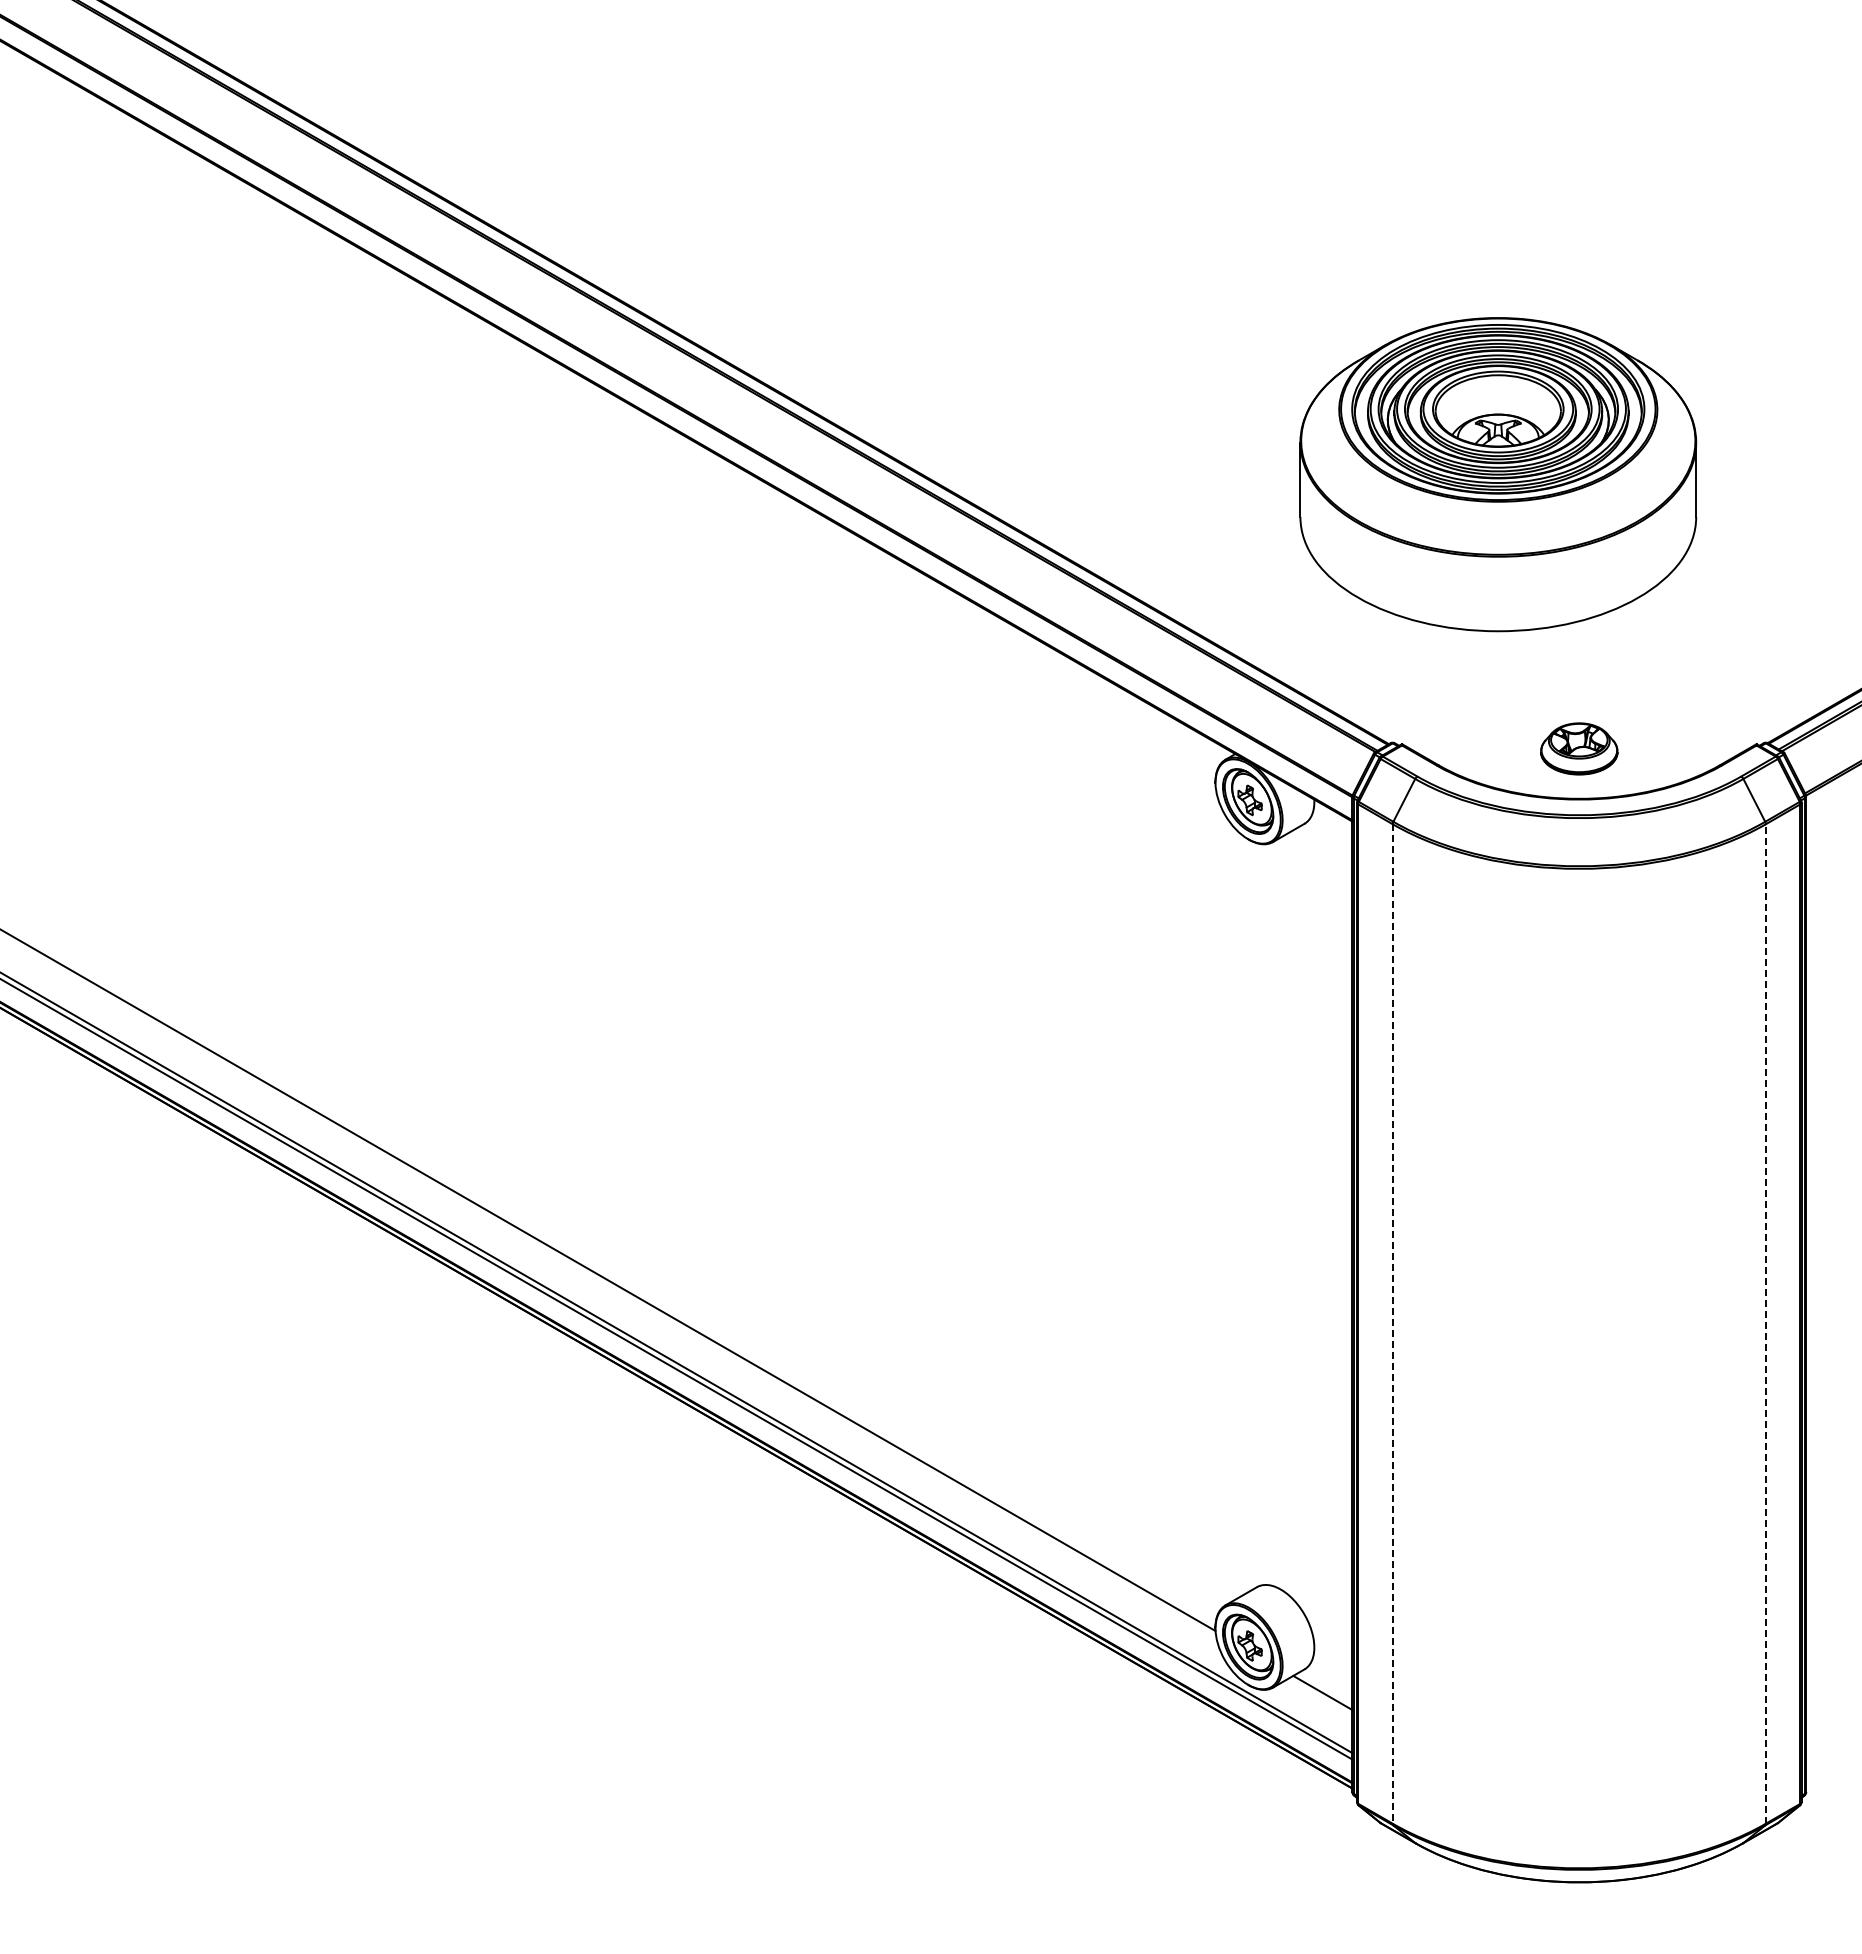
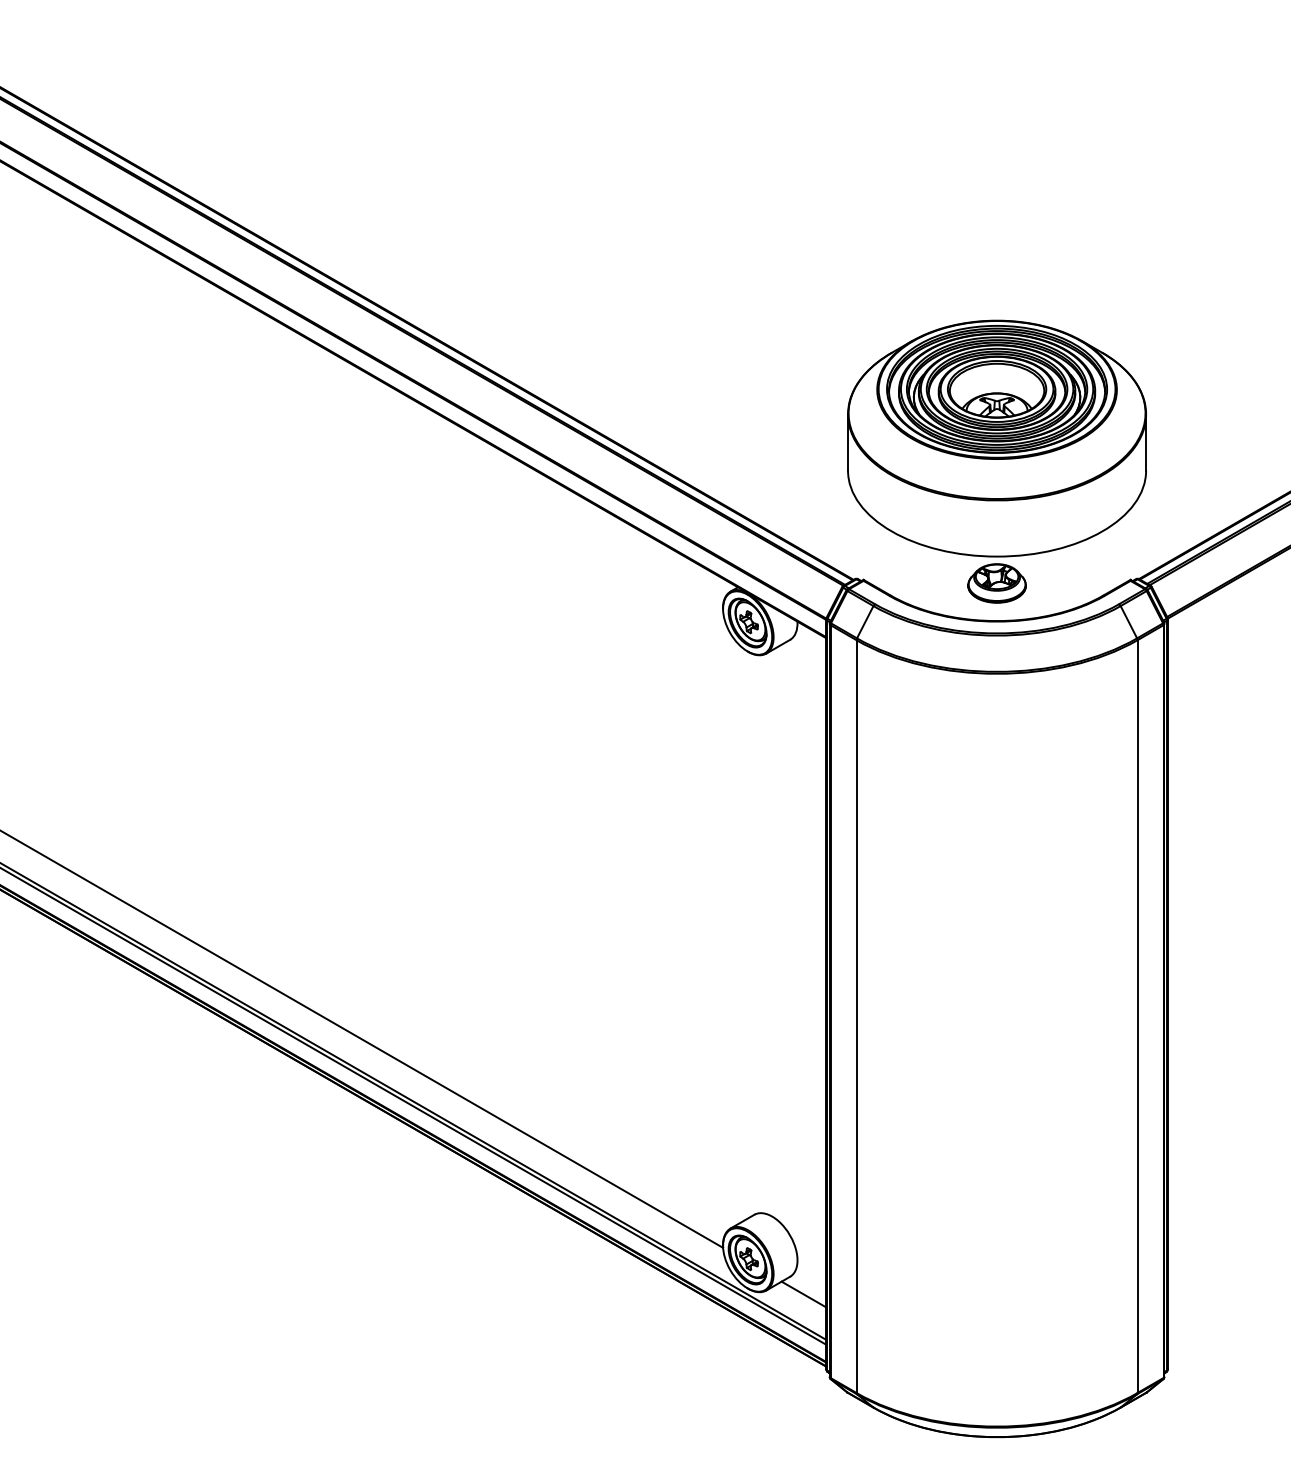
part: (1498, 474) -> (997, 438), moved
line: (1392, 1323) -> (856, 1016), dashed -> solid
line: (1765, 1323) -> (1137, 1016), dashed -> solid

